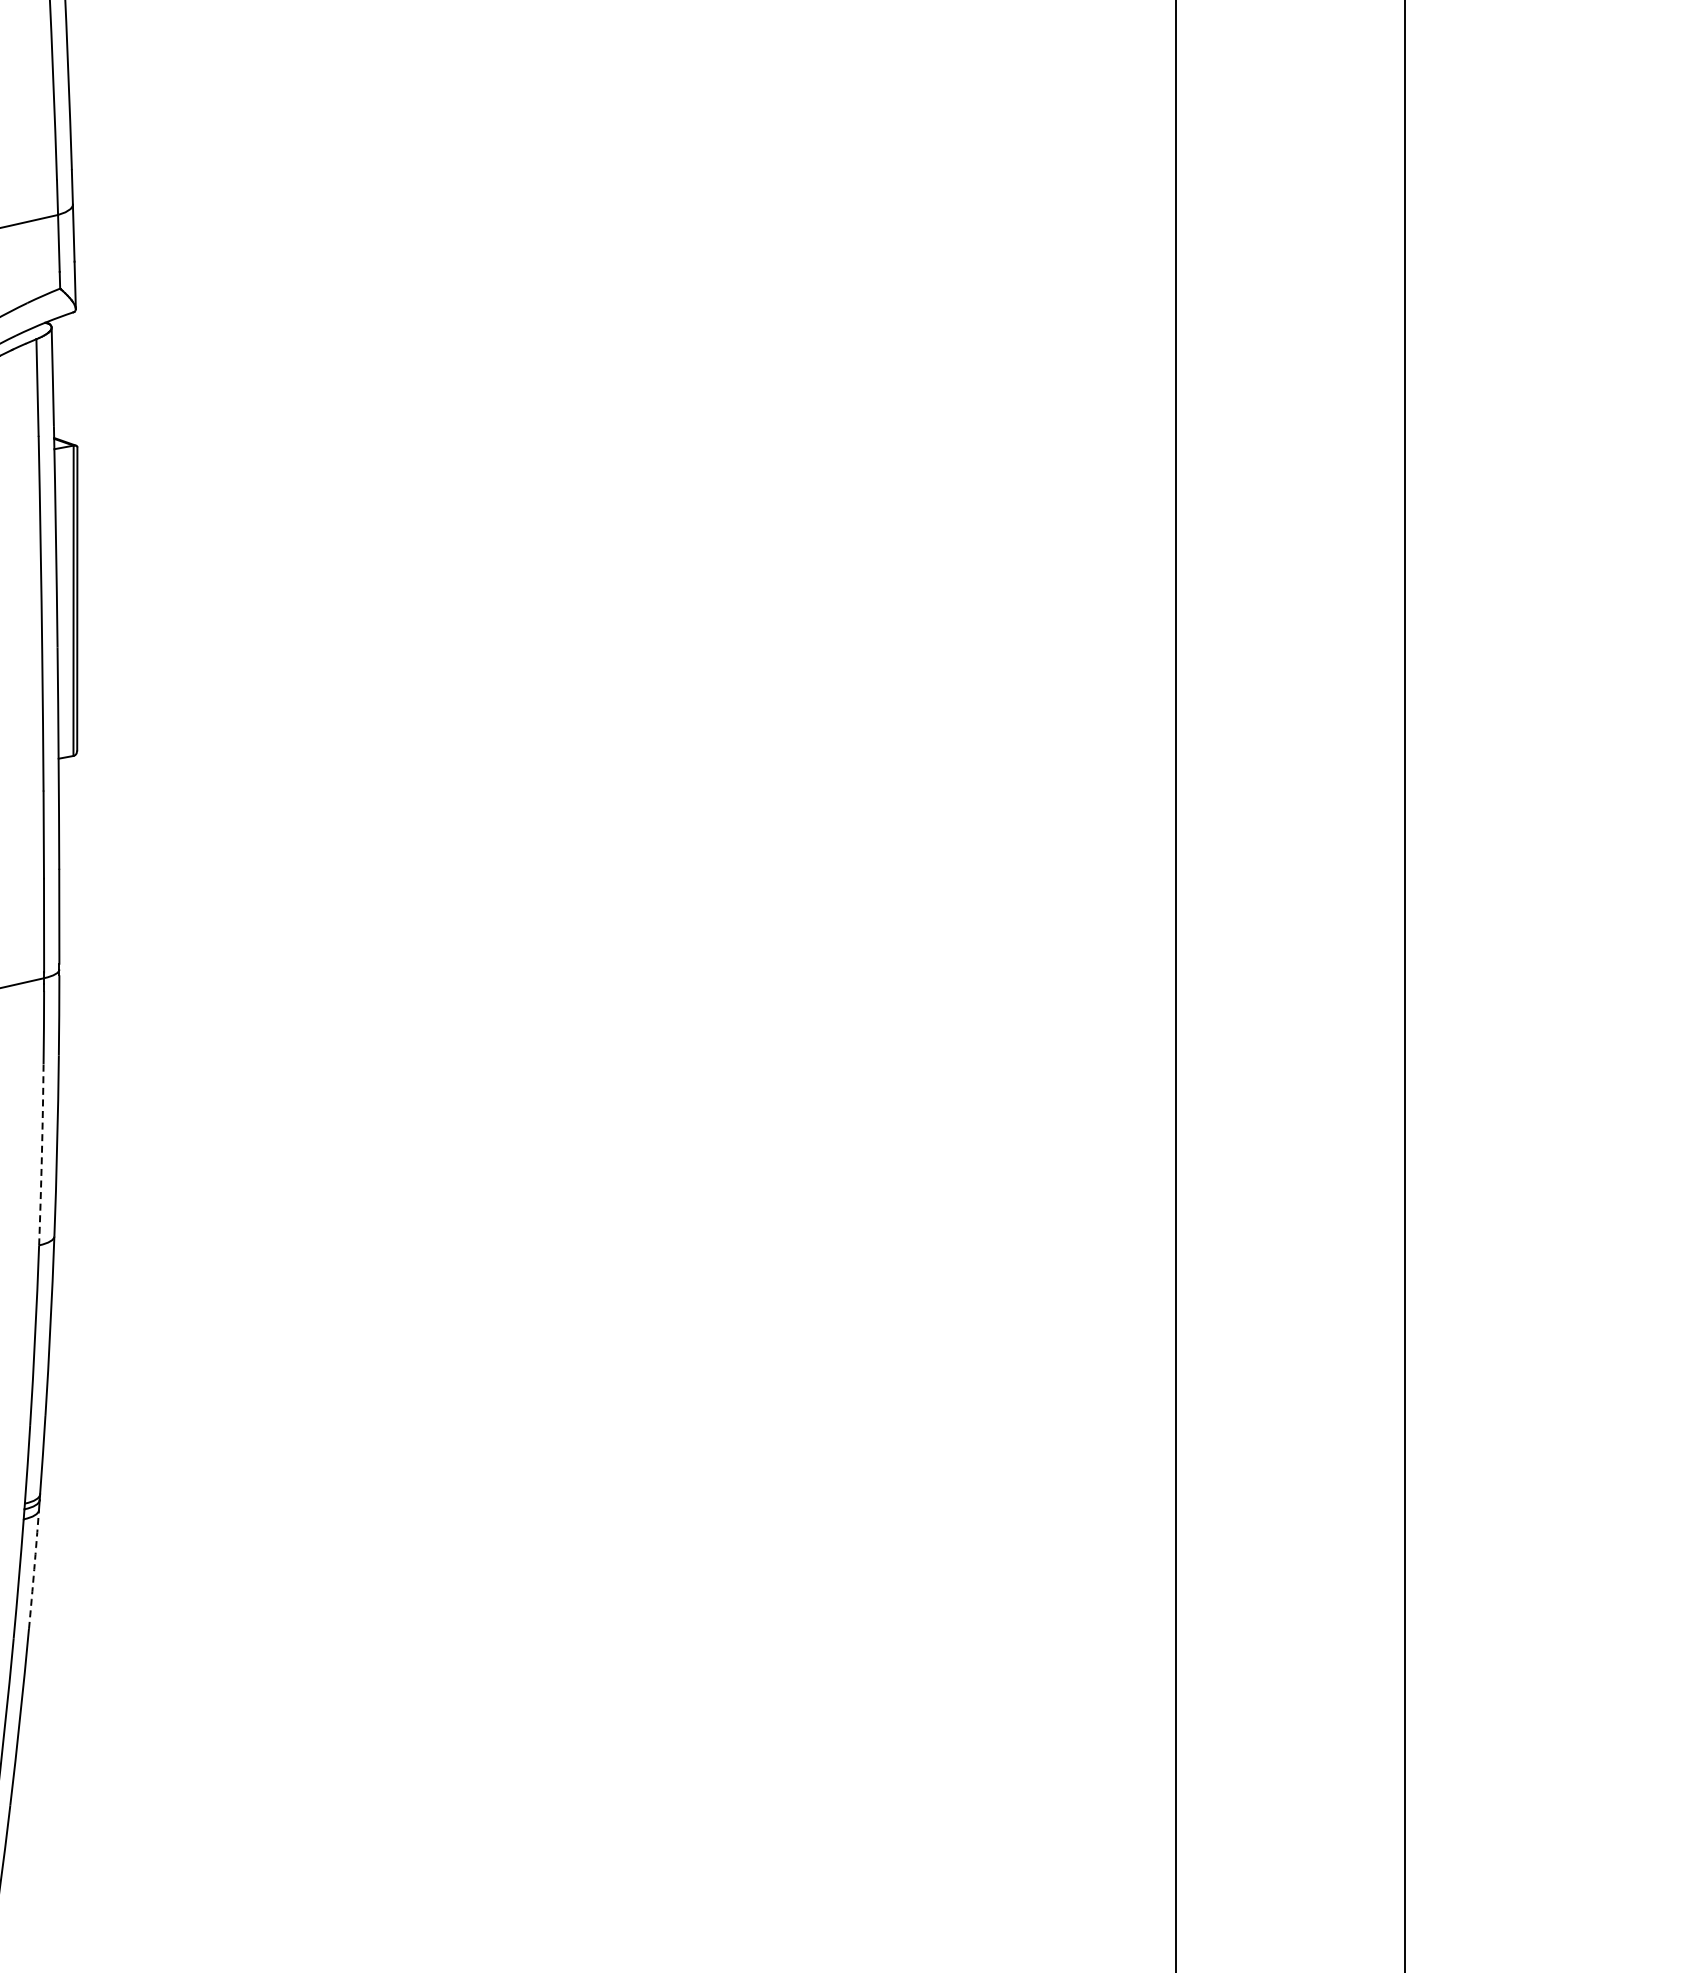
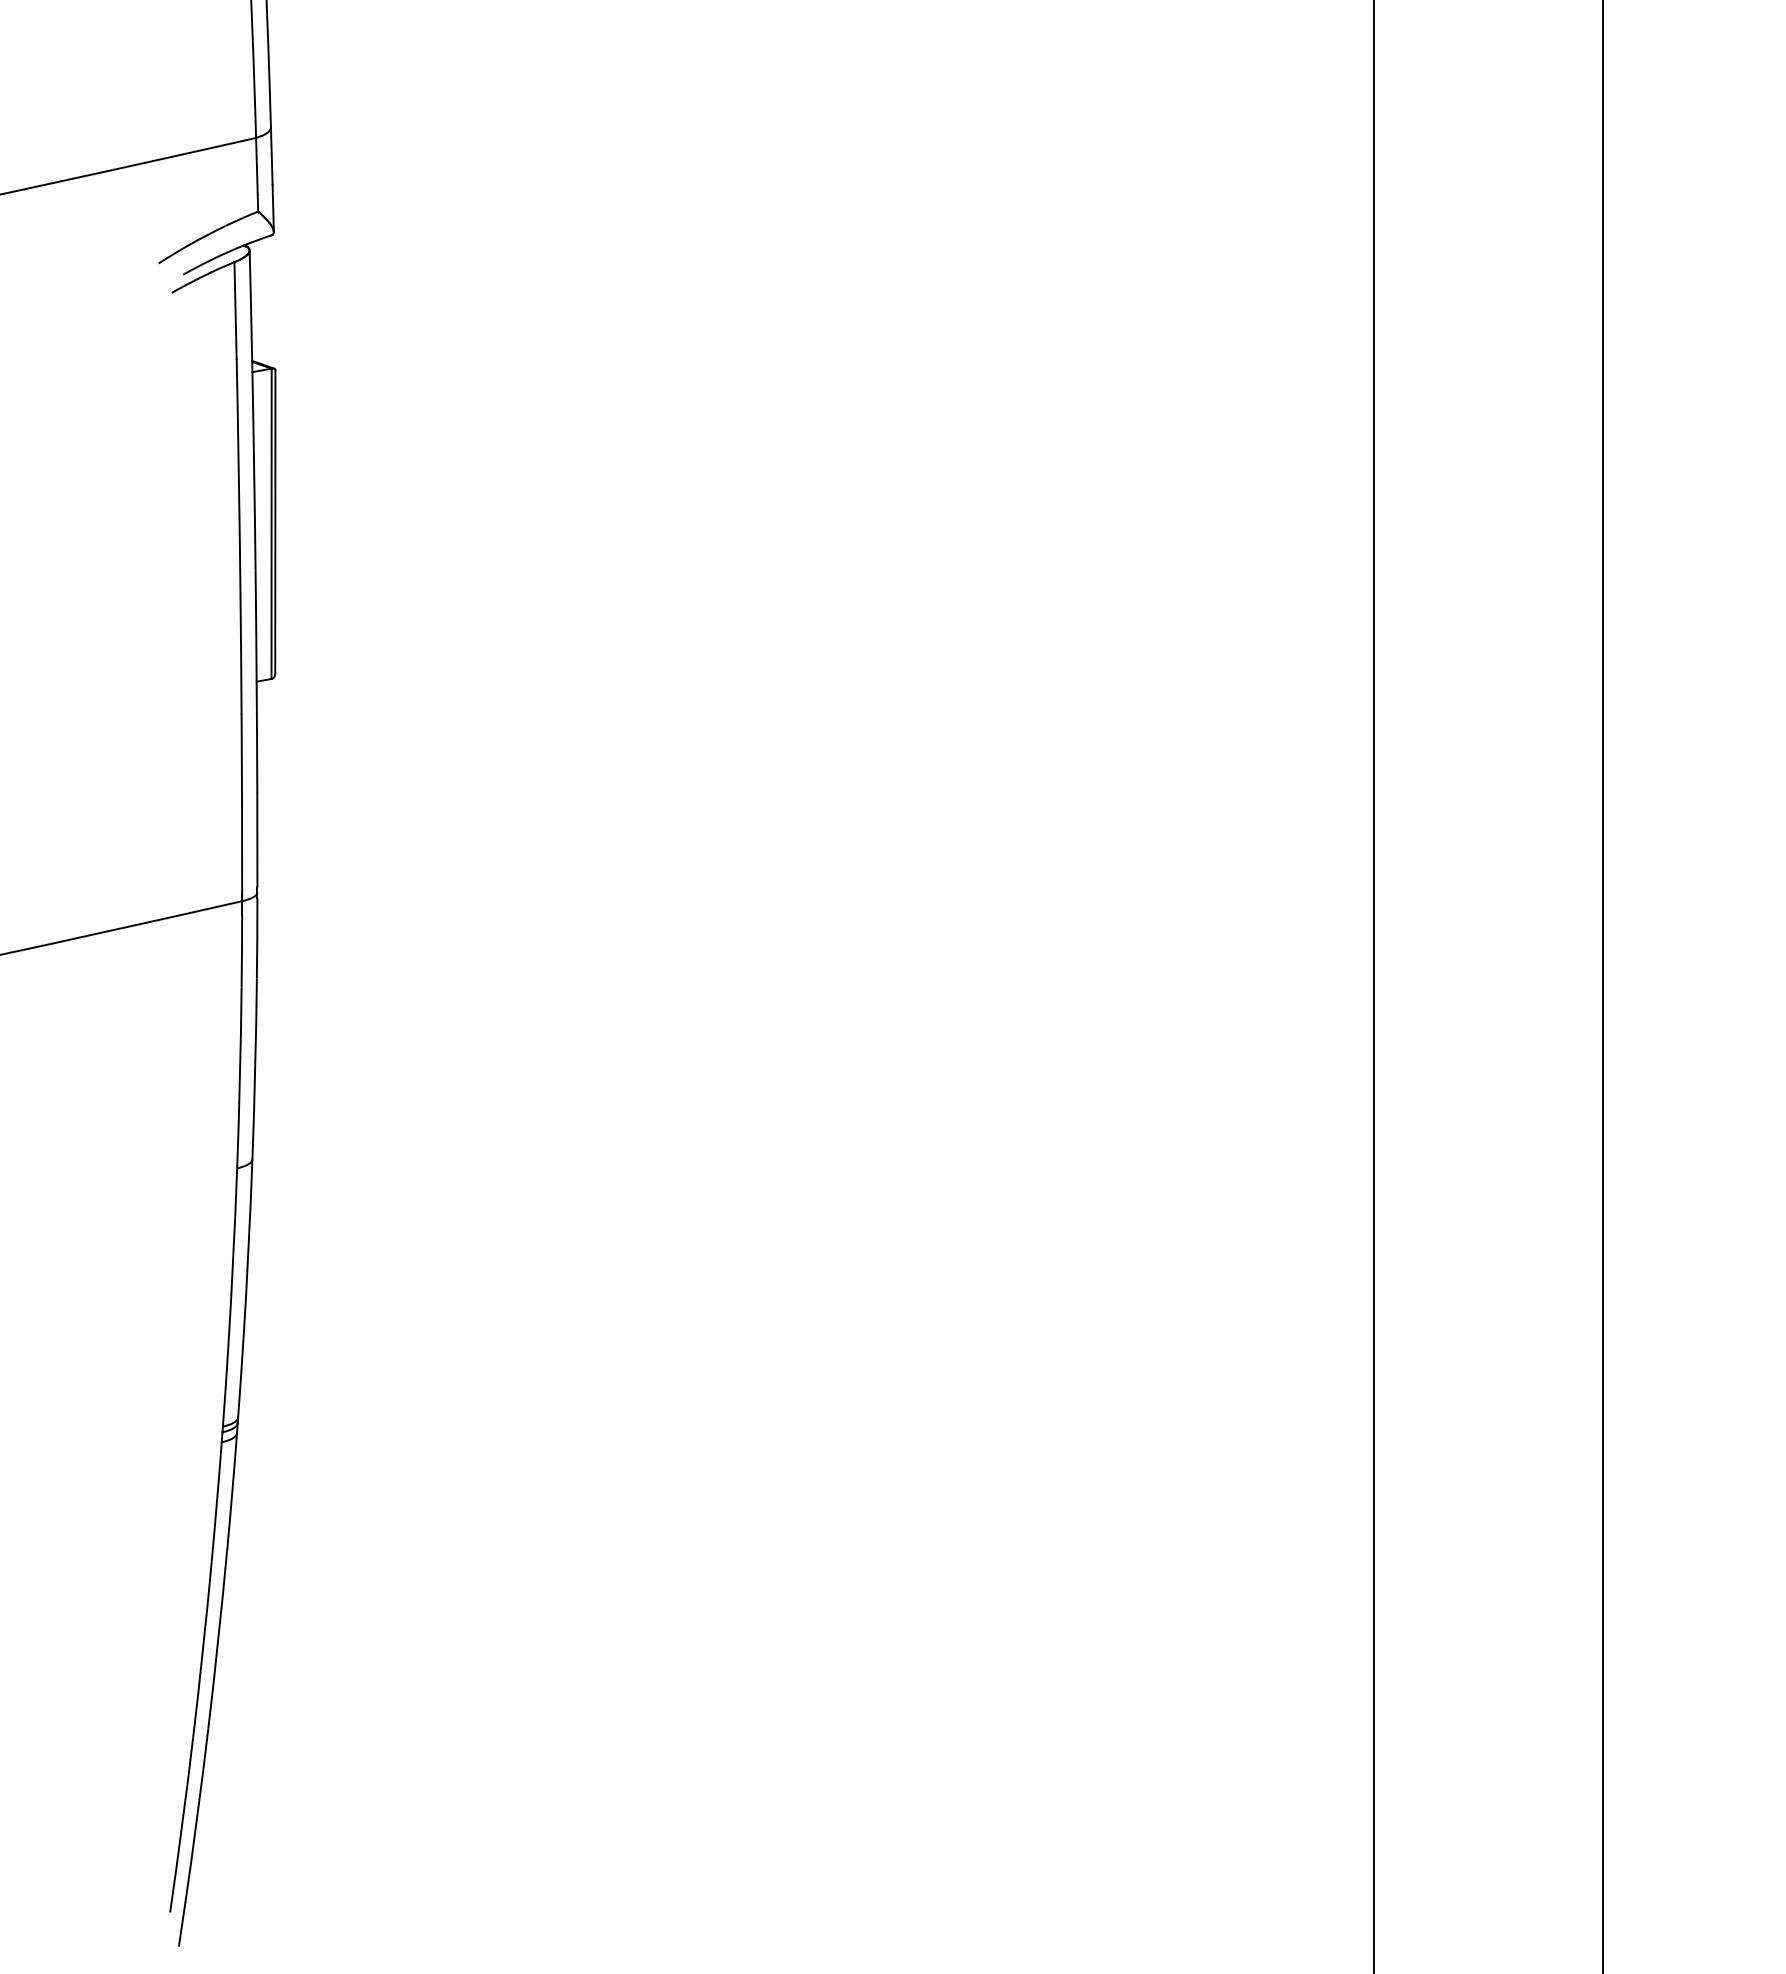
arc: (41, 1154) -> (239, 1077), dashed -> solid
arc: (34, 1569) -> (232, 1492), dashed -> solid

